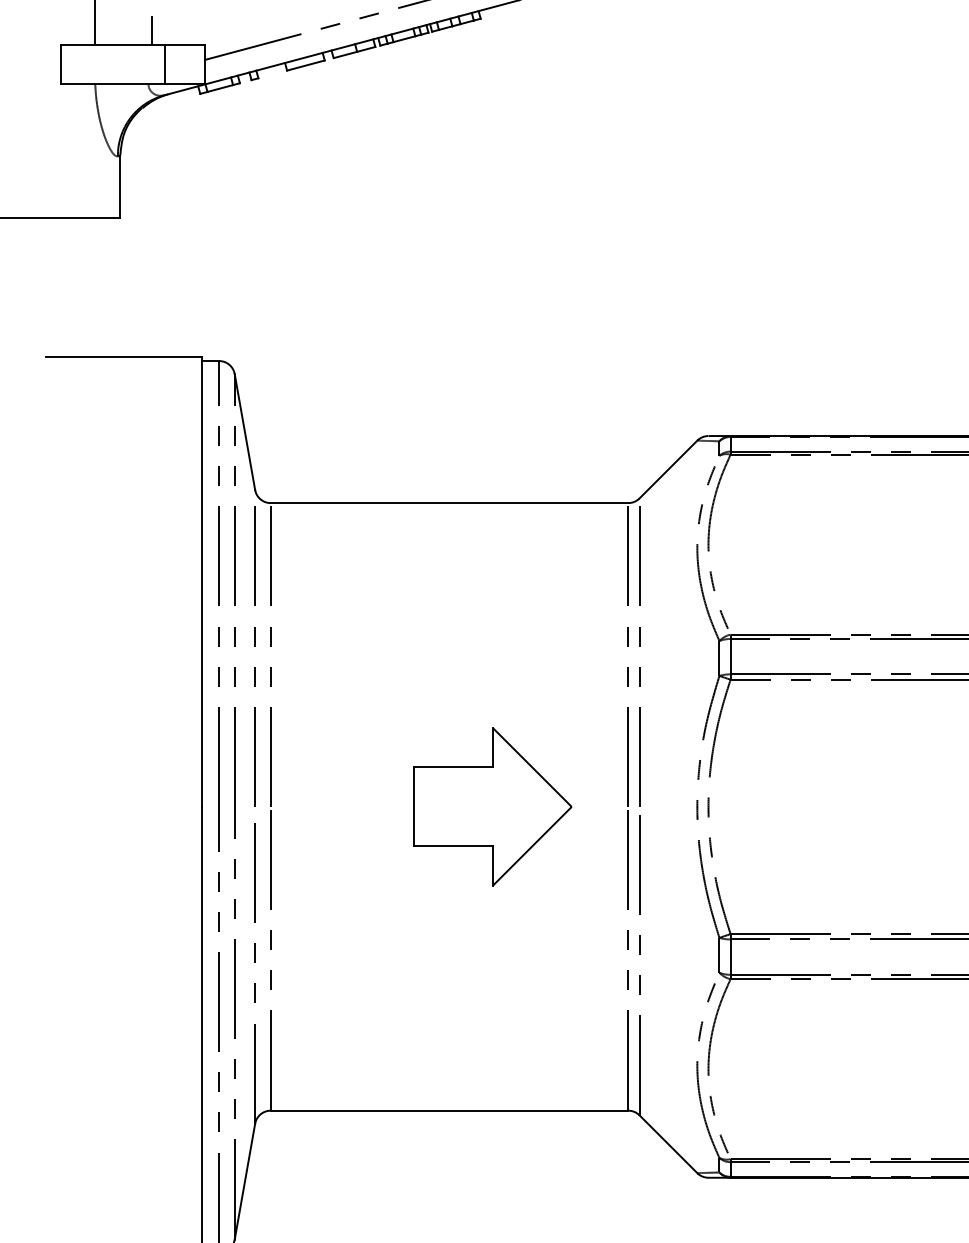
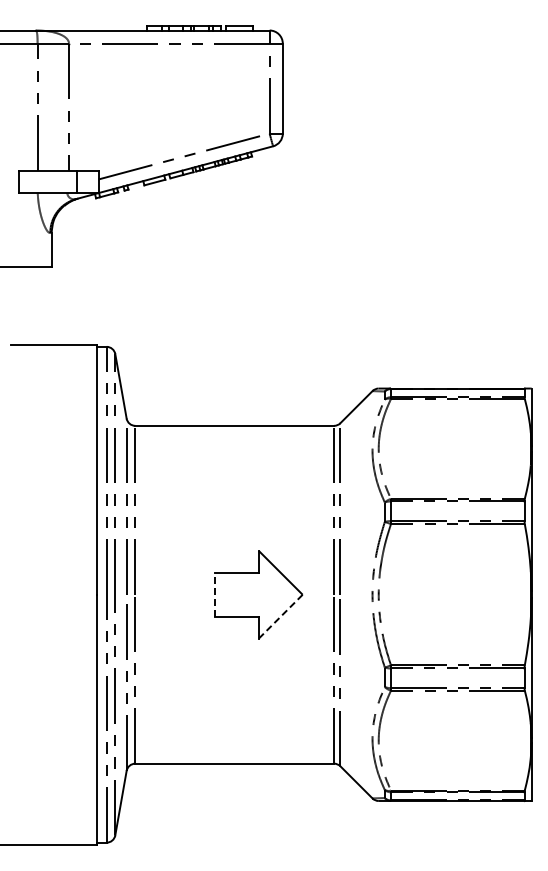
line: (413, 806) -> (214, 594), solid -> dashed
line: (531, 847) -> (280, 617), solid -> dashed

